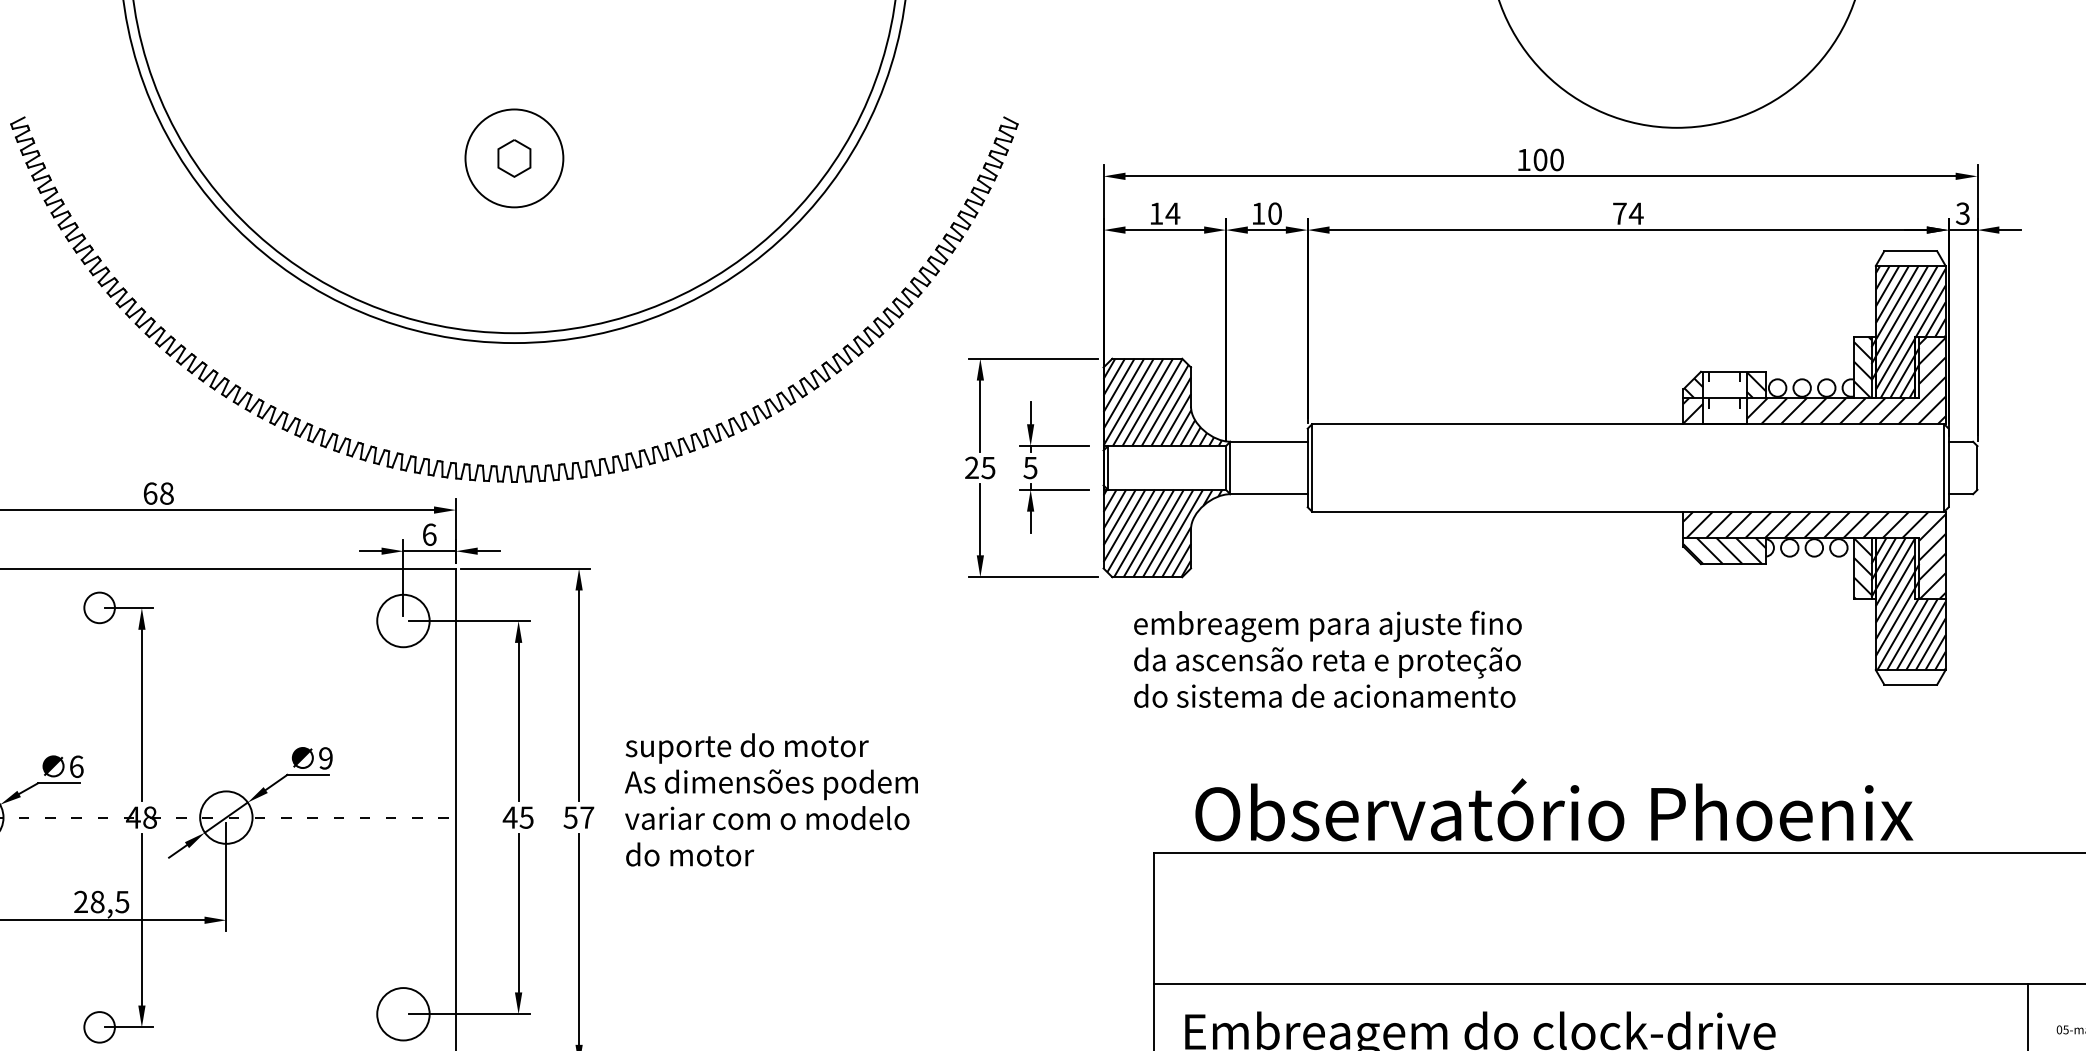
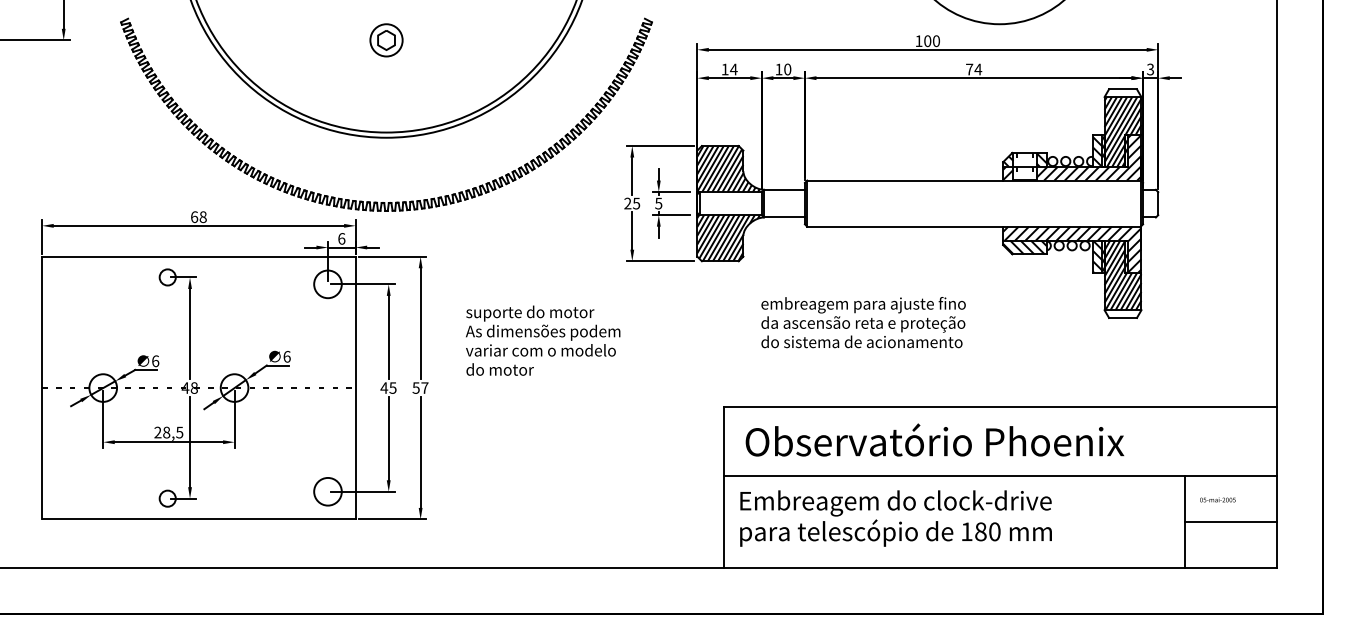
circle: (514, 158) -> (386, 40), size x0.62
text: (1327, 659) -> (863, 322), moved
text: (324, 757) -> (286, 356), 9 -> 6
text: (772, 799) -> (543, 340), moved
text: (1553, 808) -> (934, 439), moved

